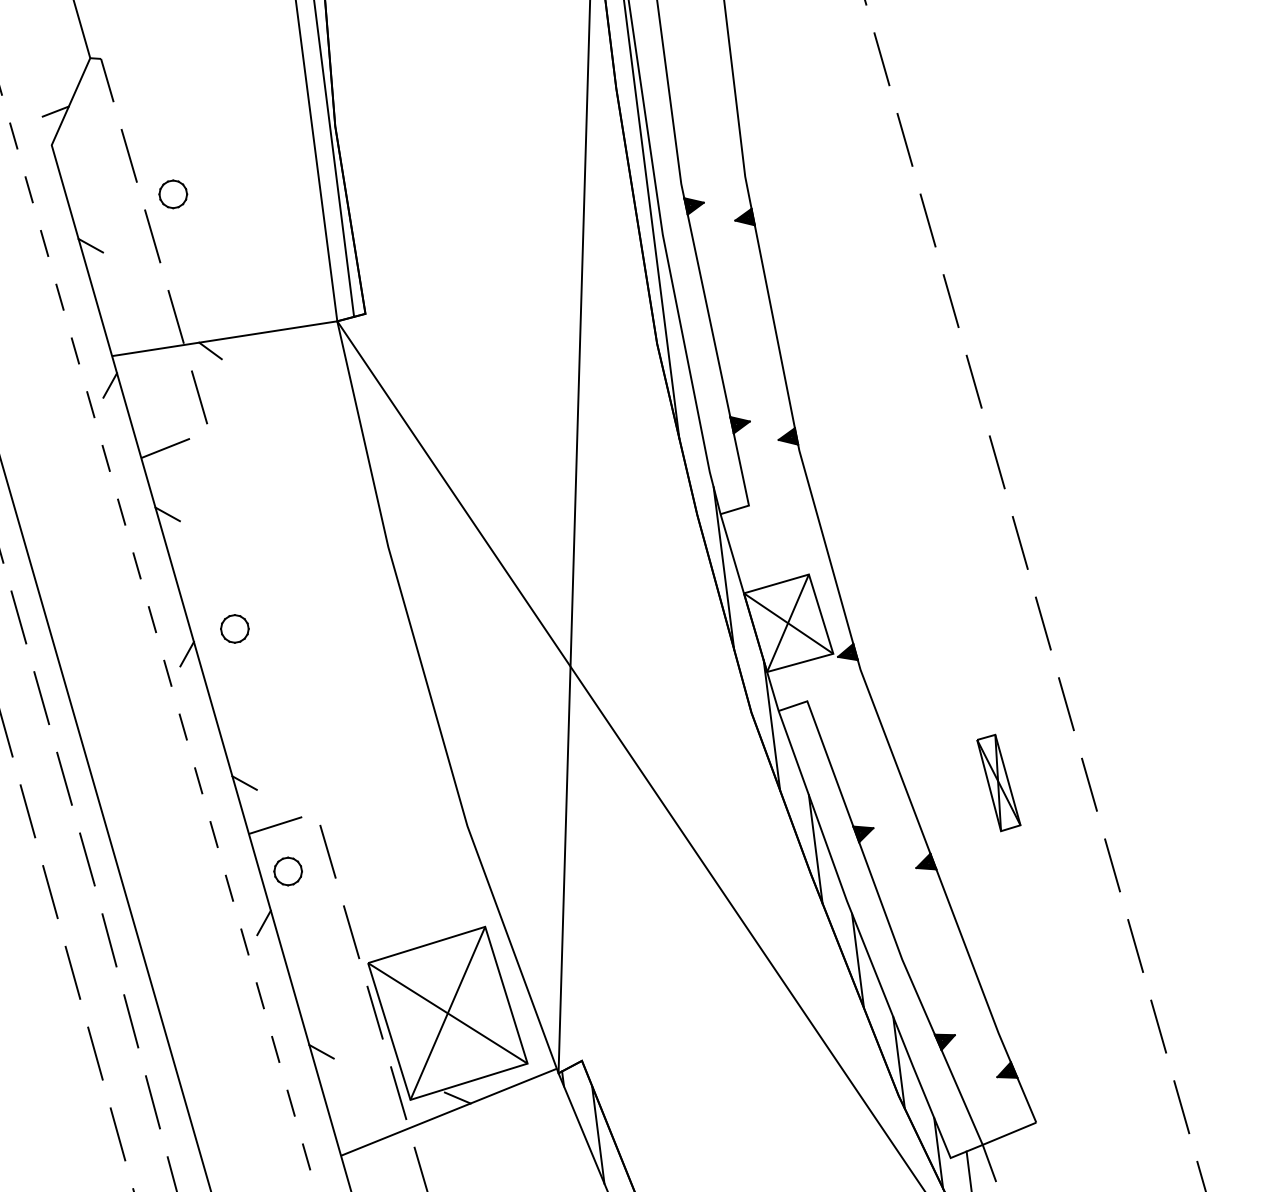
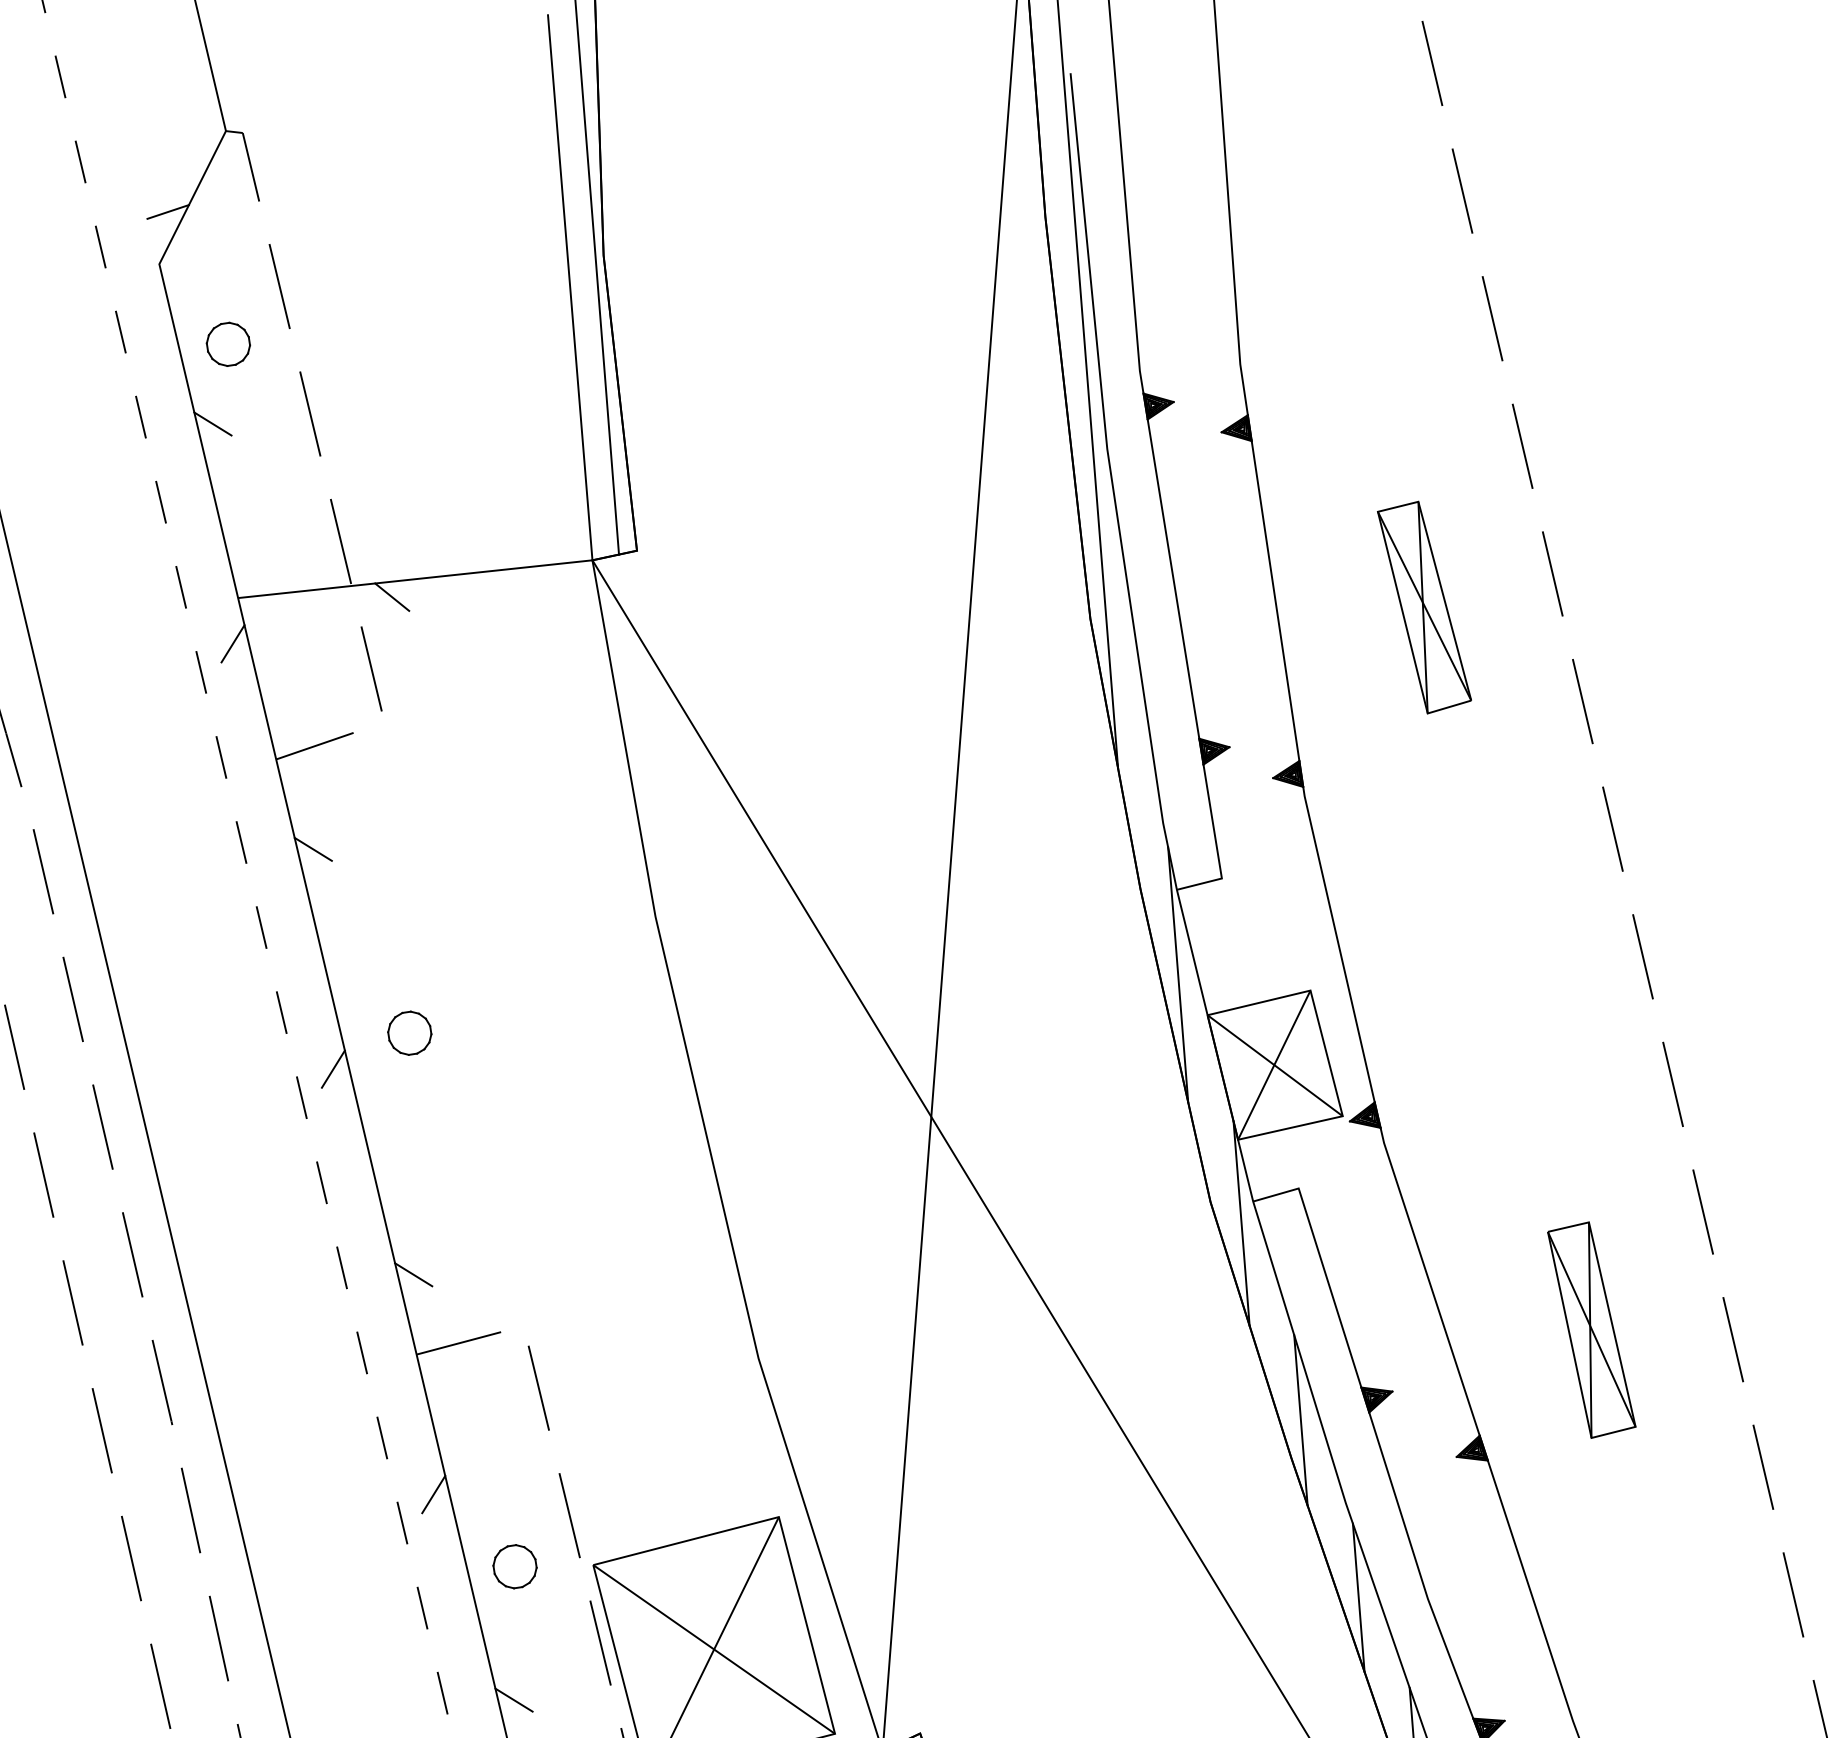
part: (173, 194) -> (228, 344), moved
part: (869, 326) -> (1423, 607), added
part: (998, 782) -> (1591, 1329), size x1.43
part: (287, 871) -> (513, 1566), moved

